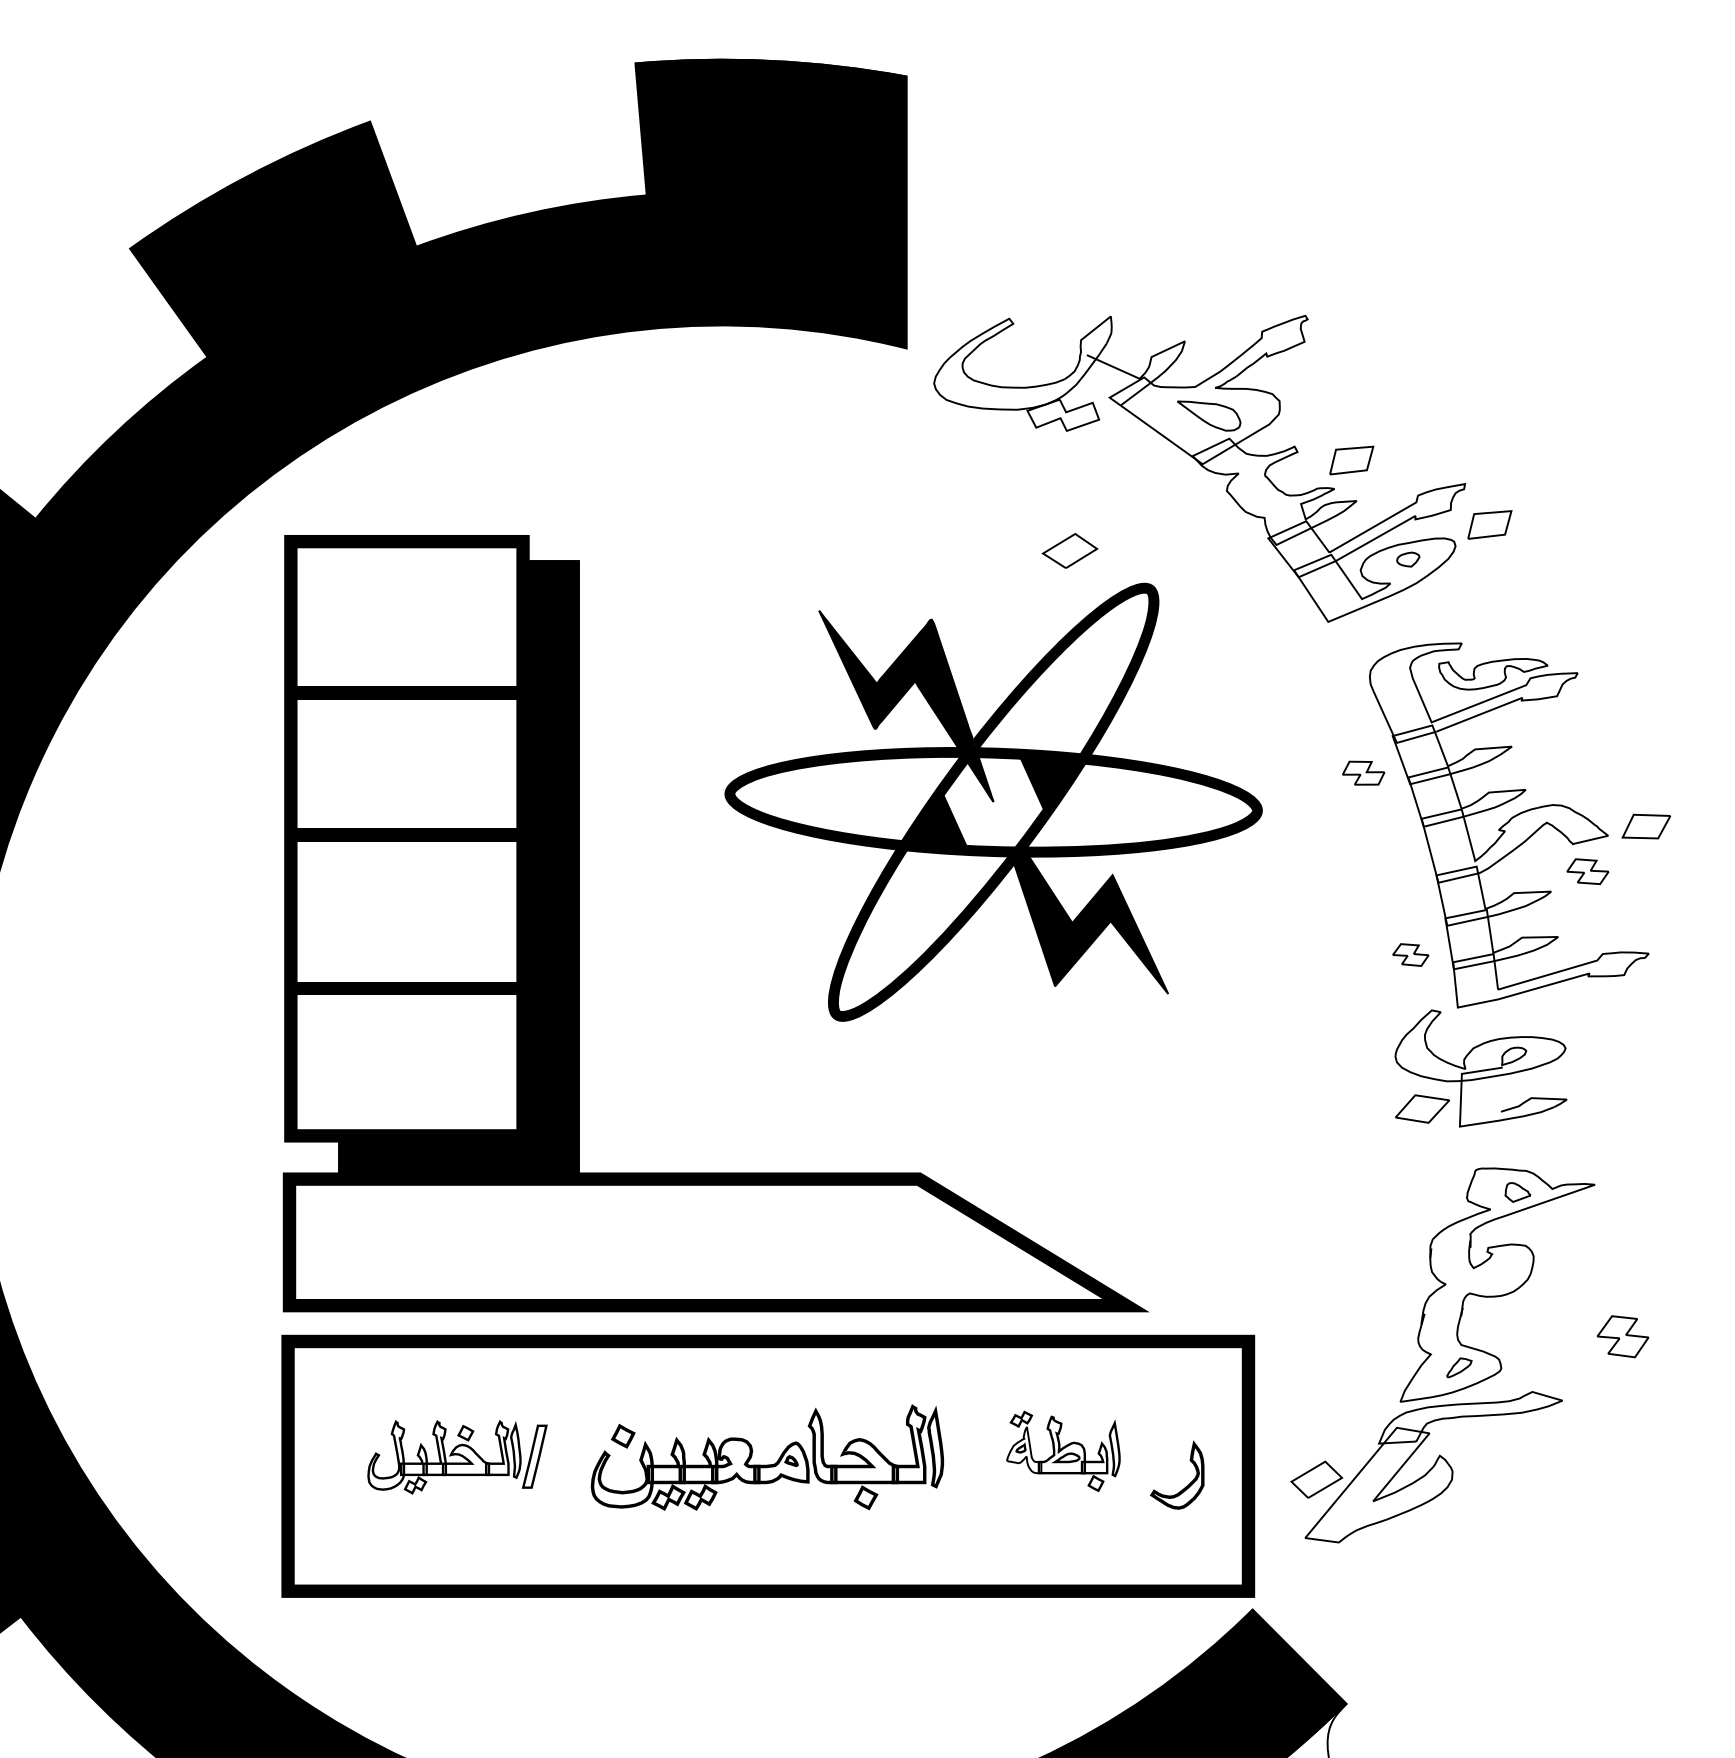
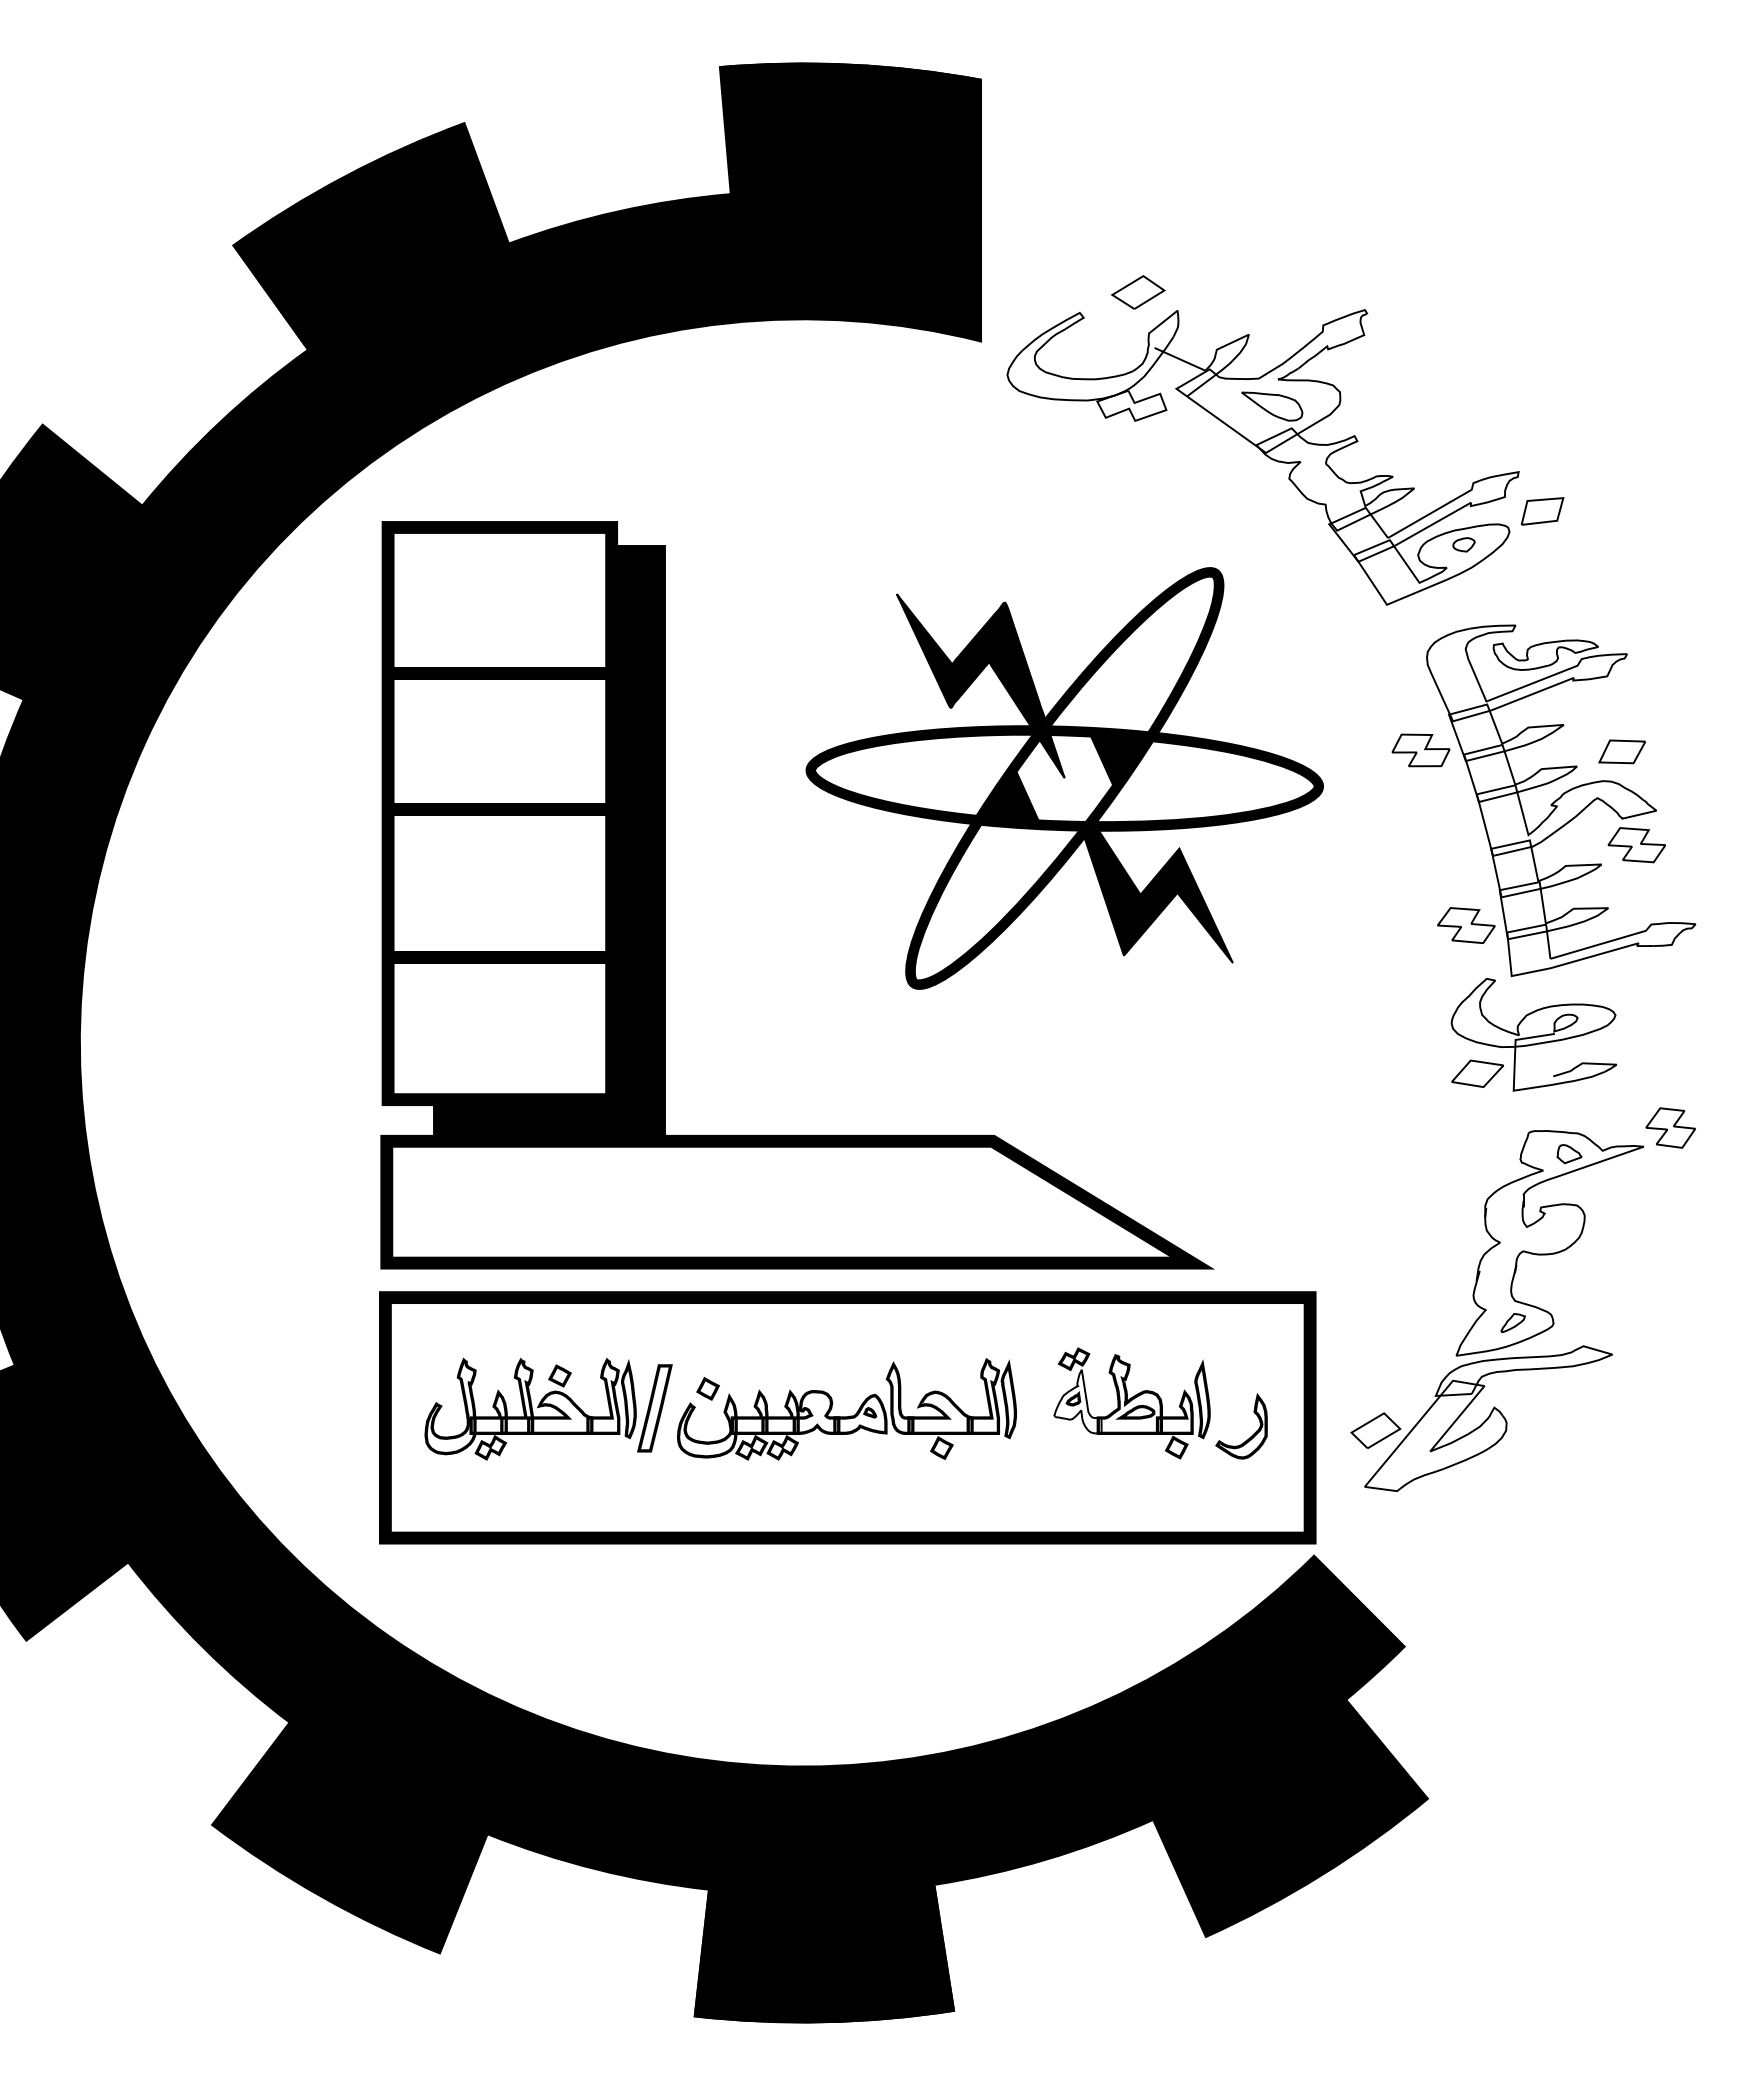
part: (1351, 460) -> (1409, 449), removed
part: (1070, 550) -> (1138, 292), moved
part: (1363, 773) -> (1420, 750), size x1.43
part: (1645, 826) -> (1621, 751), moved
part: (1587, 871) -> (1636, 845), size x1.43
part: (1410, 955) -> (1466, 925), size x1.67
part: (1622, 1336) -> (1670, 1127), moved
part: (1062, 1451) -> (1131, 1403), size x1.43
part: (457, 1456) -> (548, 1408), size x1.43

